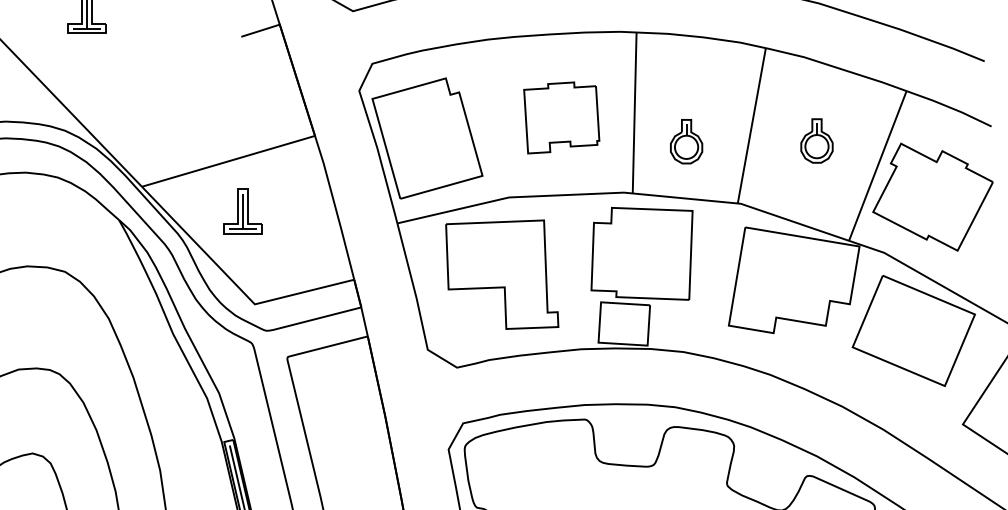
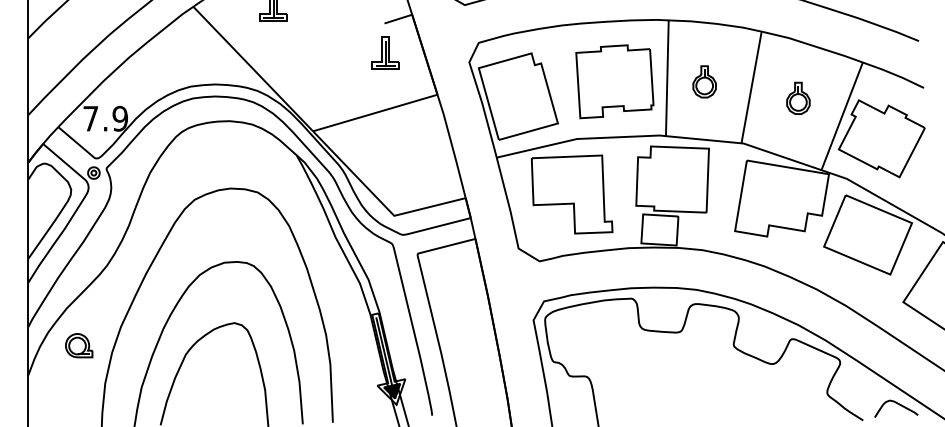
part: (561, 117) -> (614, 81), size x1.43
part: (686, 141) -> (704, 81), moved
part: (242, 210) -> (385, 52), moved

